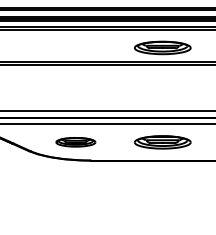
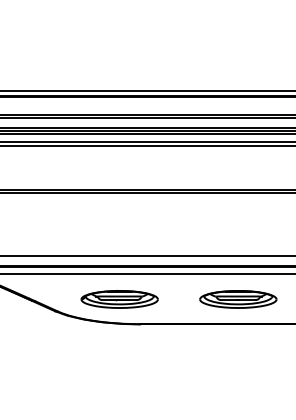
part: (162, 48) -> (238, 170), removed
part: (75, 141) -> (119, 298), size x1.43

